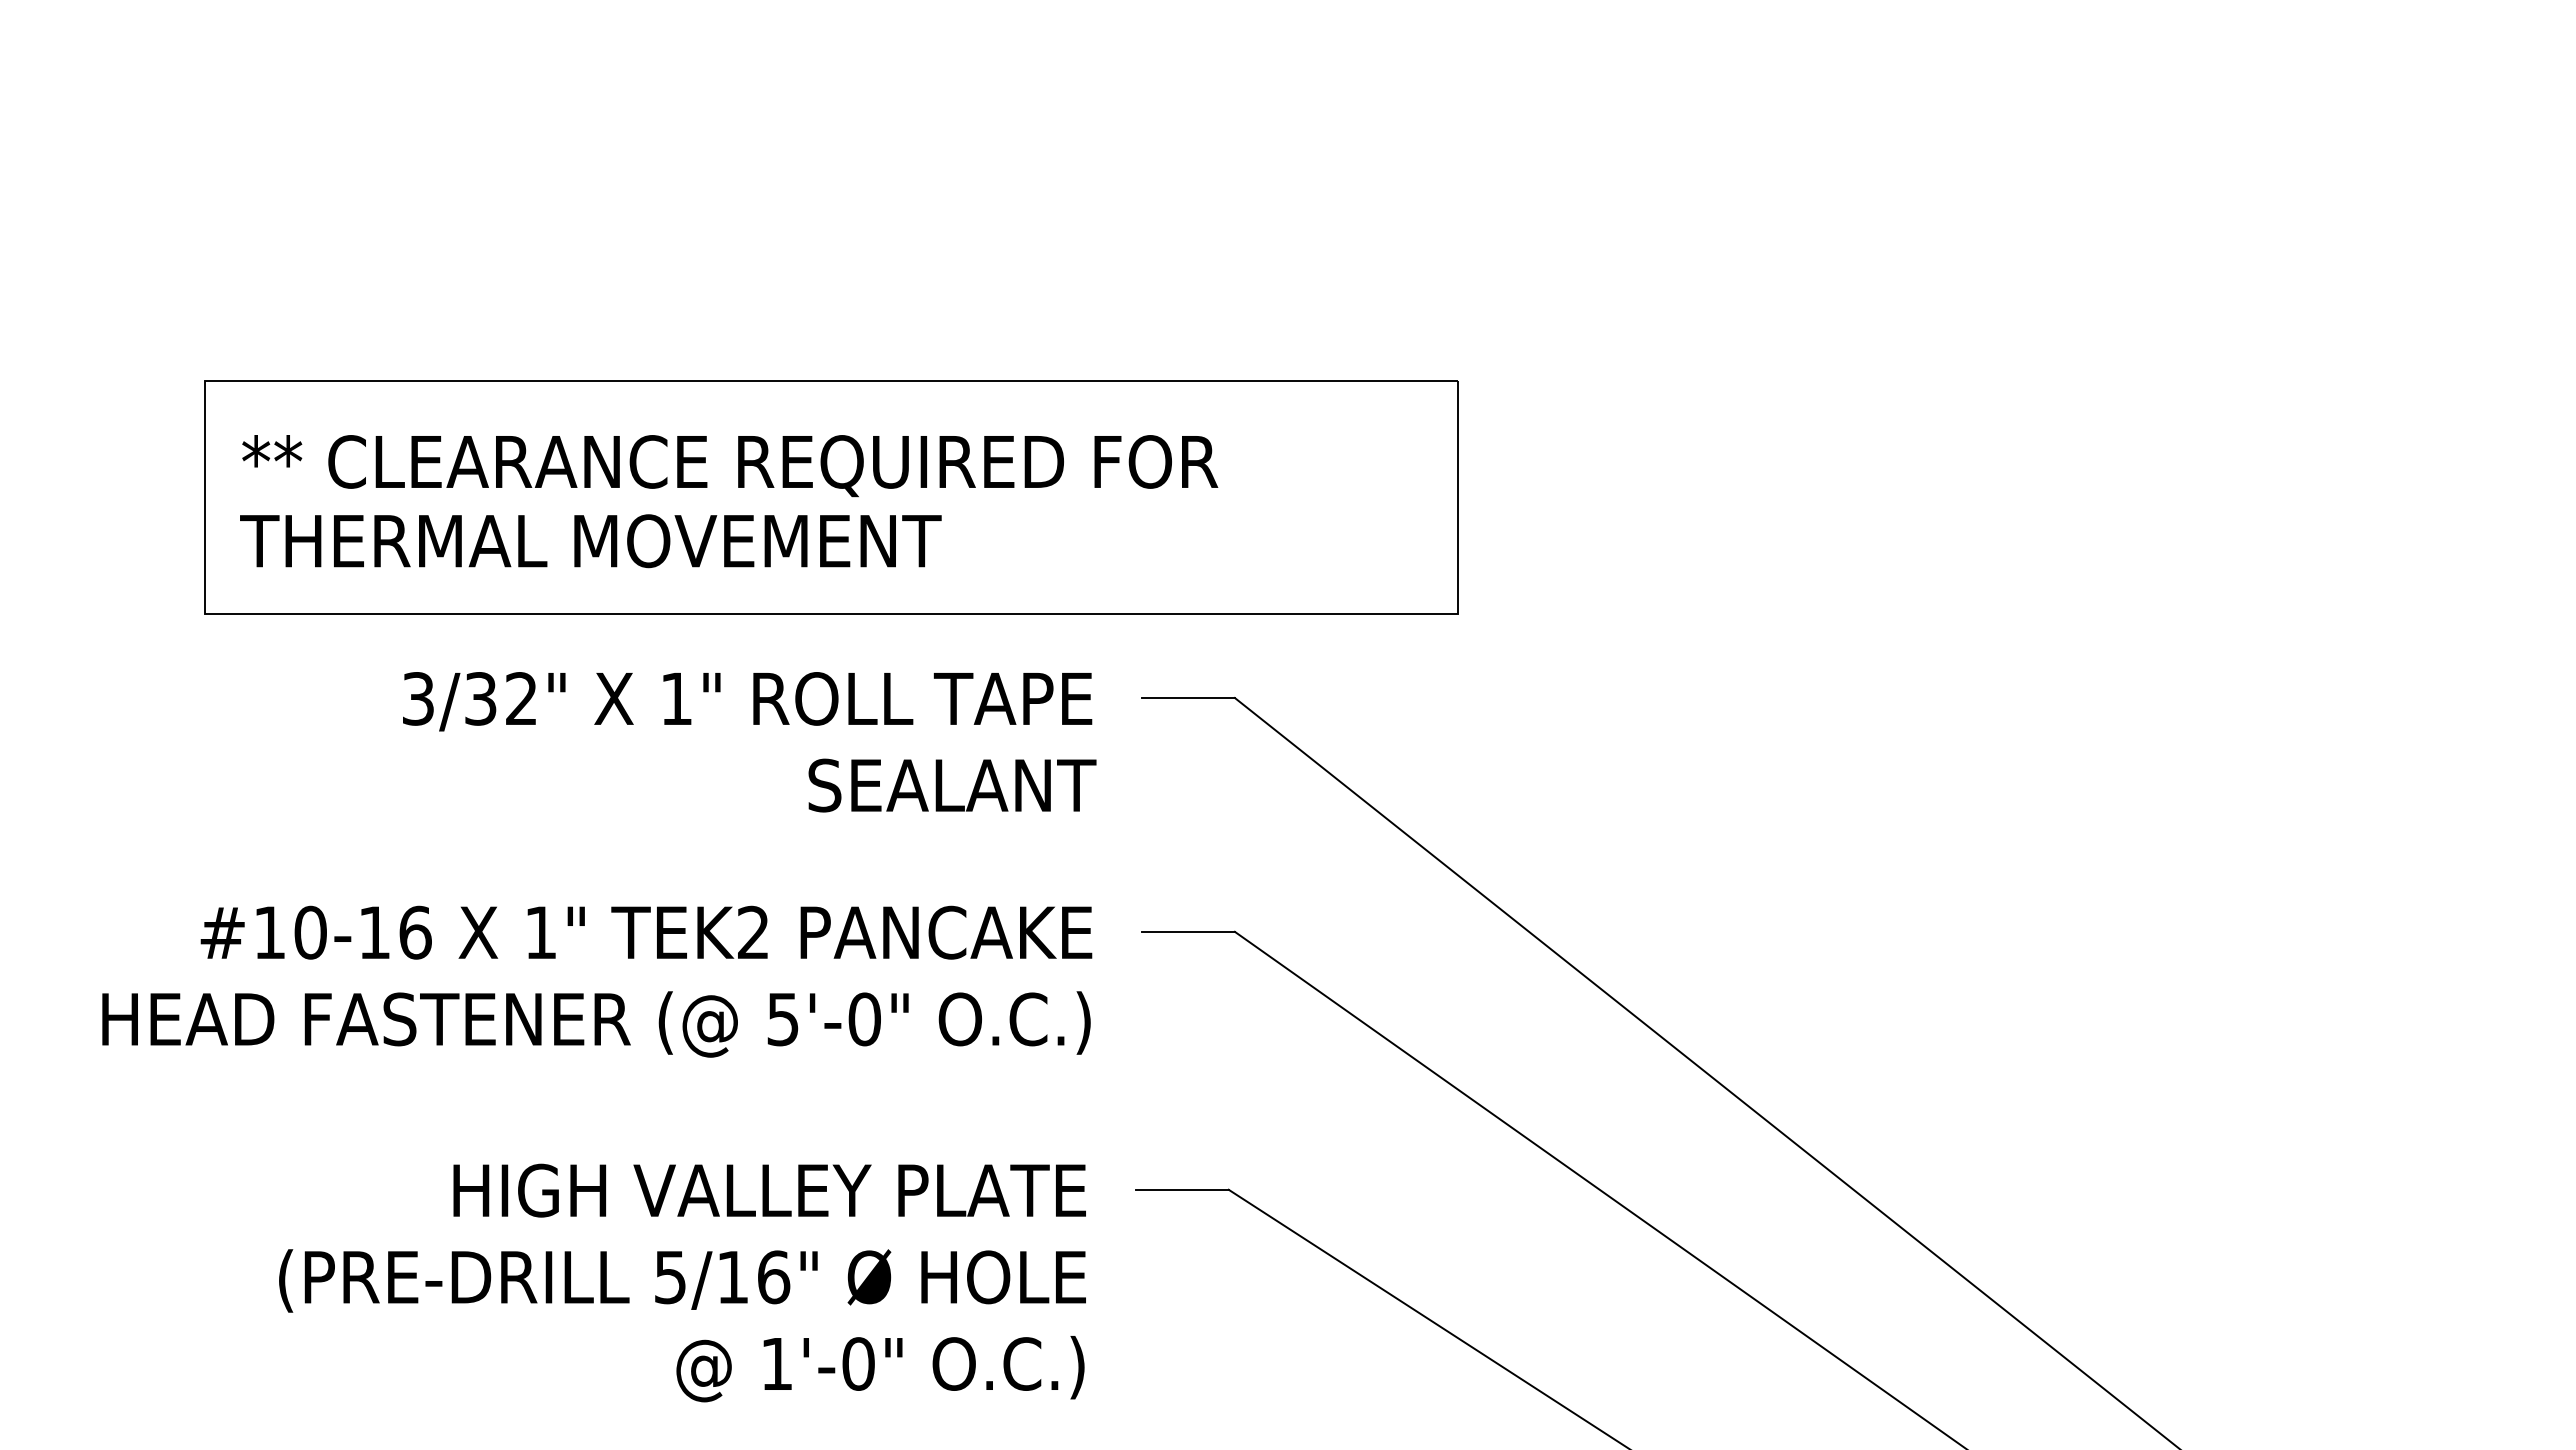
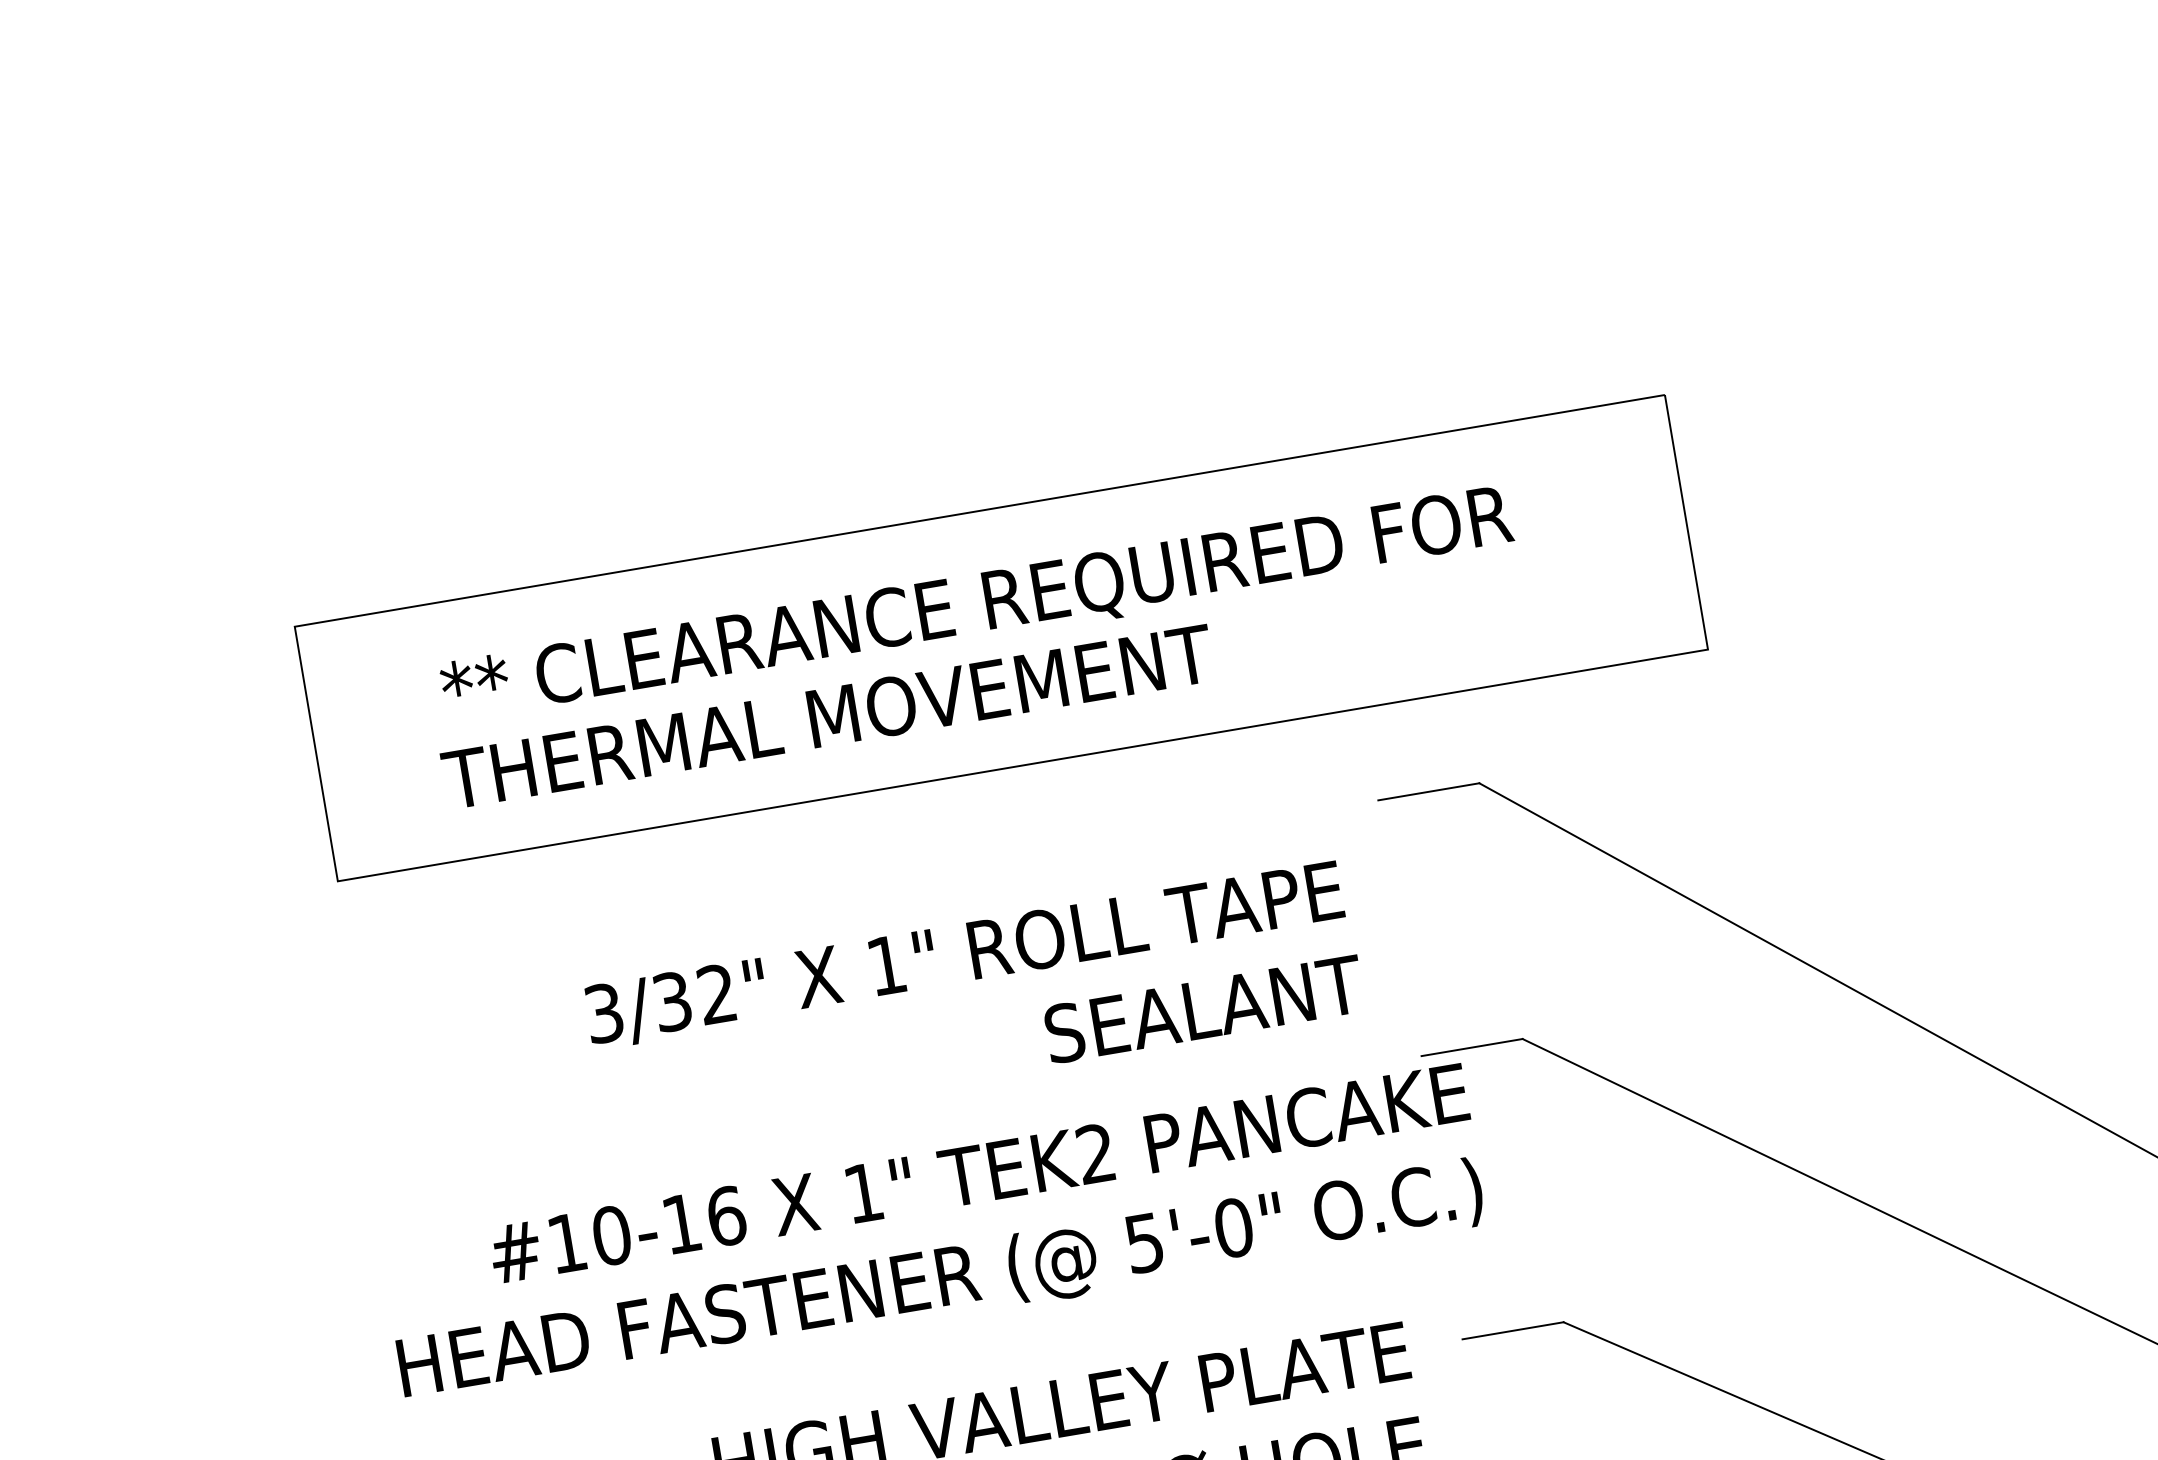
text: (730, 466) -> (977, 607), moved
text: (590, 541) -> (827, 717), moved
text: (749, 742) -> (974, 999), moved
text: (597, 981) -> (934, 1235), moved

